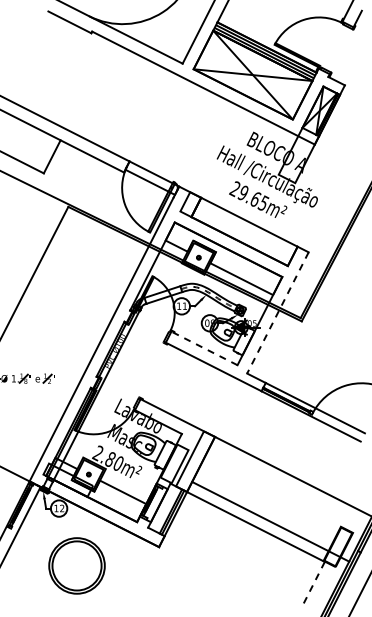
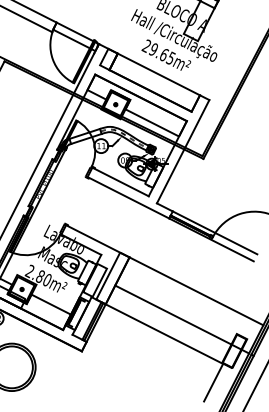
line: (277, 312) -> (182, 151), dashed -> solid
line: (204, 348) -> (120, 182), dashed -> solid
line: (270, 521) -> (181, 319), moved
line: (313, 583) -> (213, 382), dashed -> solid

